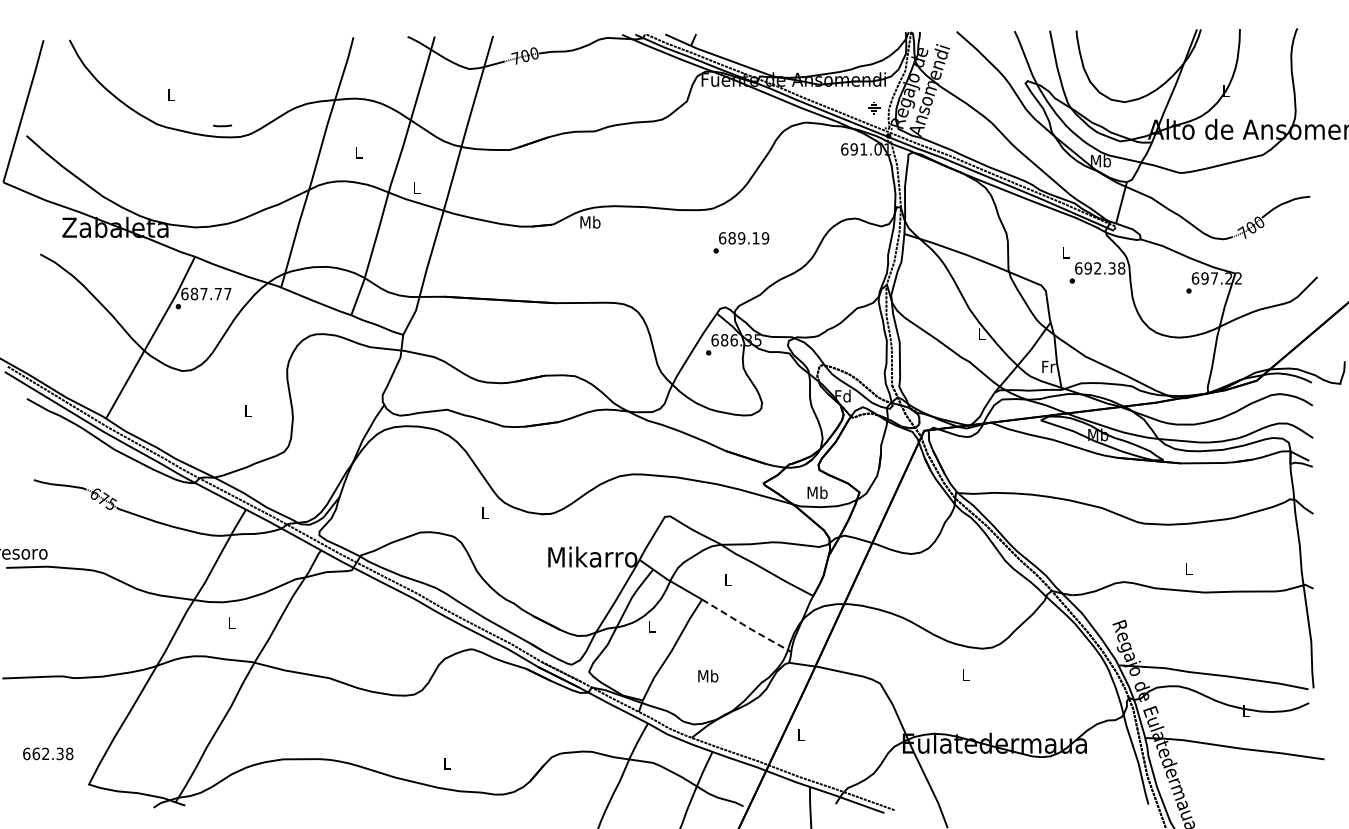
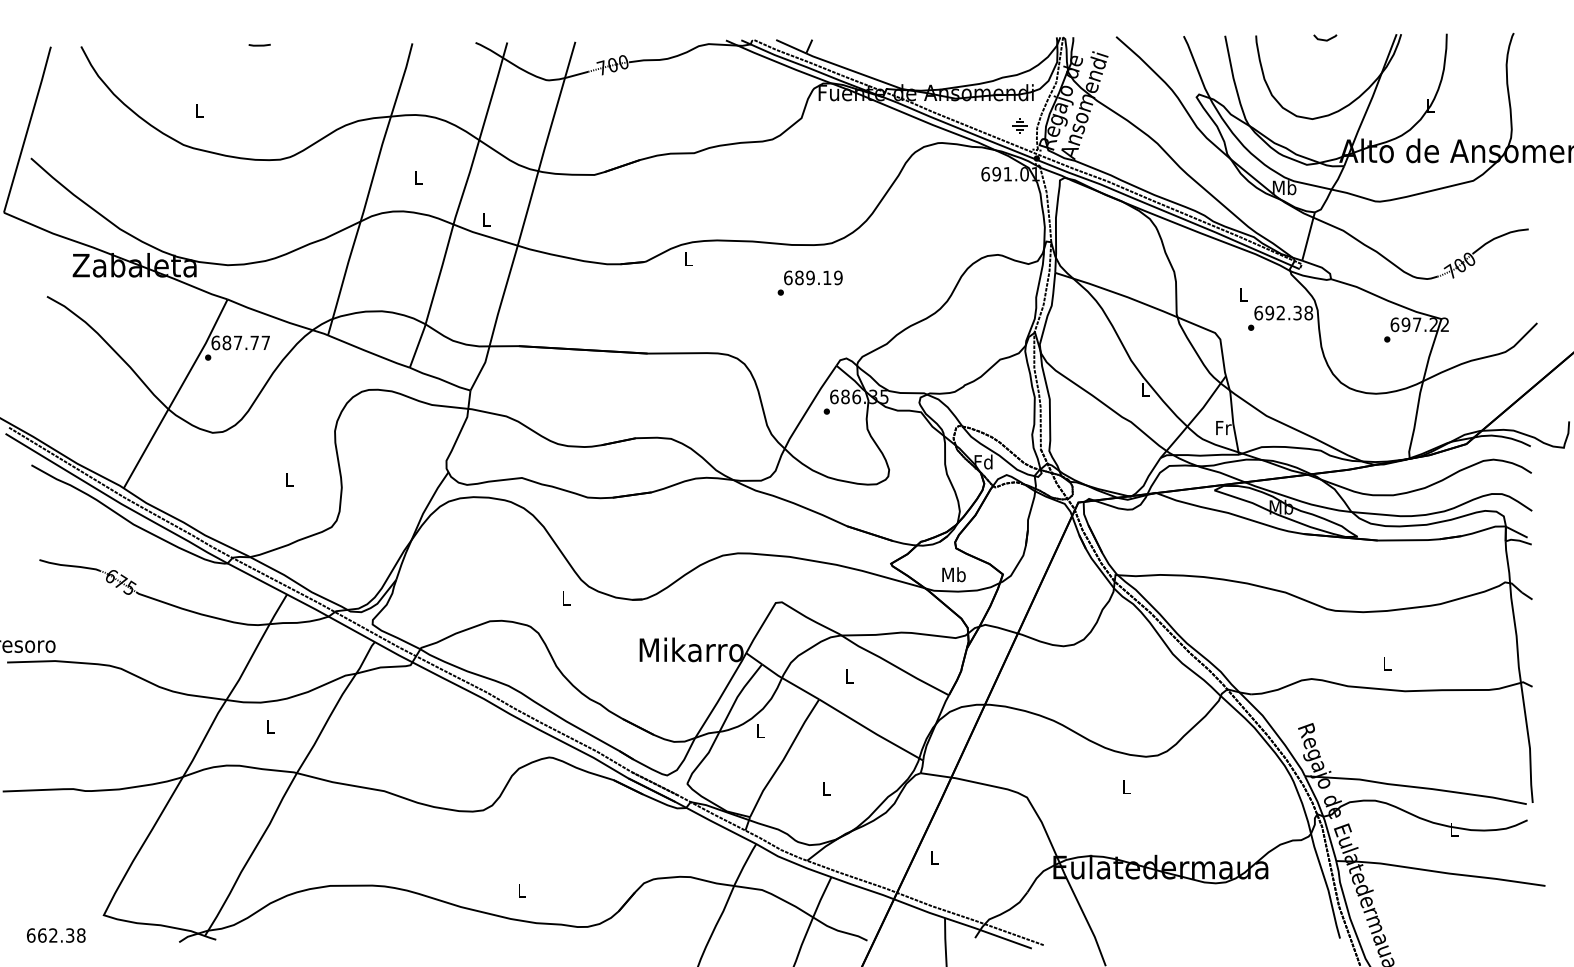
line: (1135, 33) -> (1324, 38), added
line: (222, 125) -> (259, 44), moved
text: (590, 221) -> (688, 258), Mb -> L
text: (741, 242) -> (810, 282), moved
line: (746, 626) -> (871, 730), dashed -> solid
text: (708, 675) -> (826, 788), Mb -> L
text: (48, 753) -> (56, 935), moved

